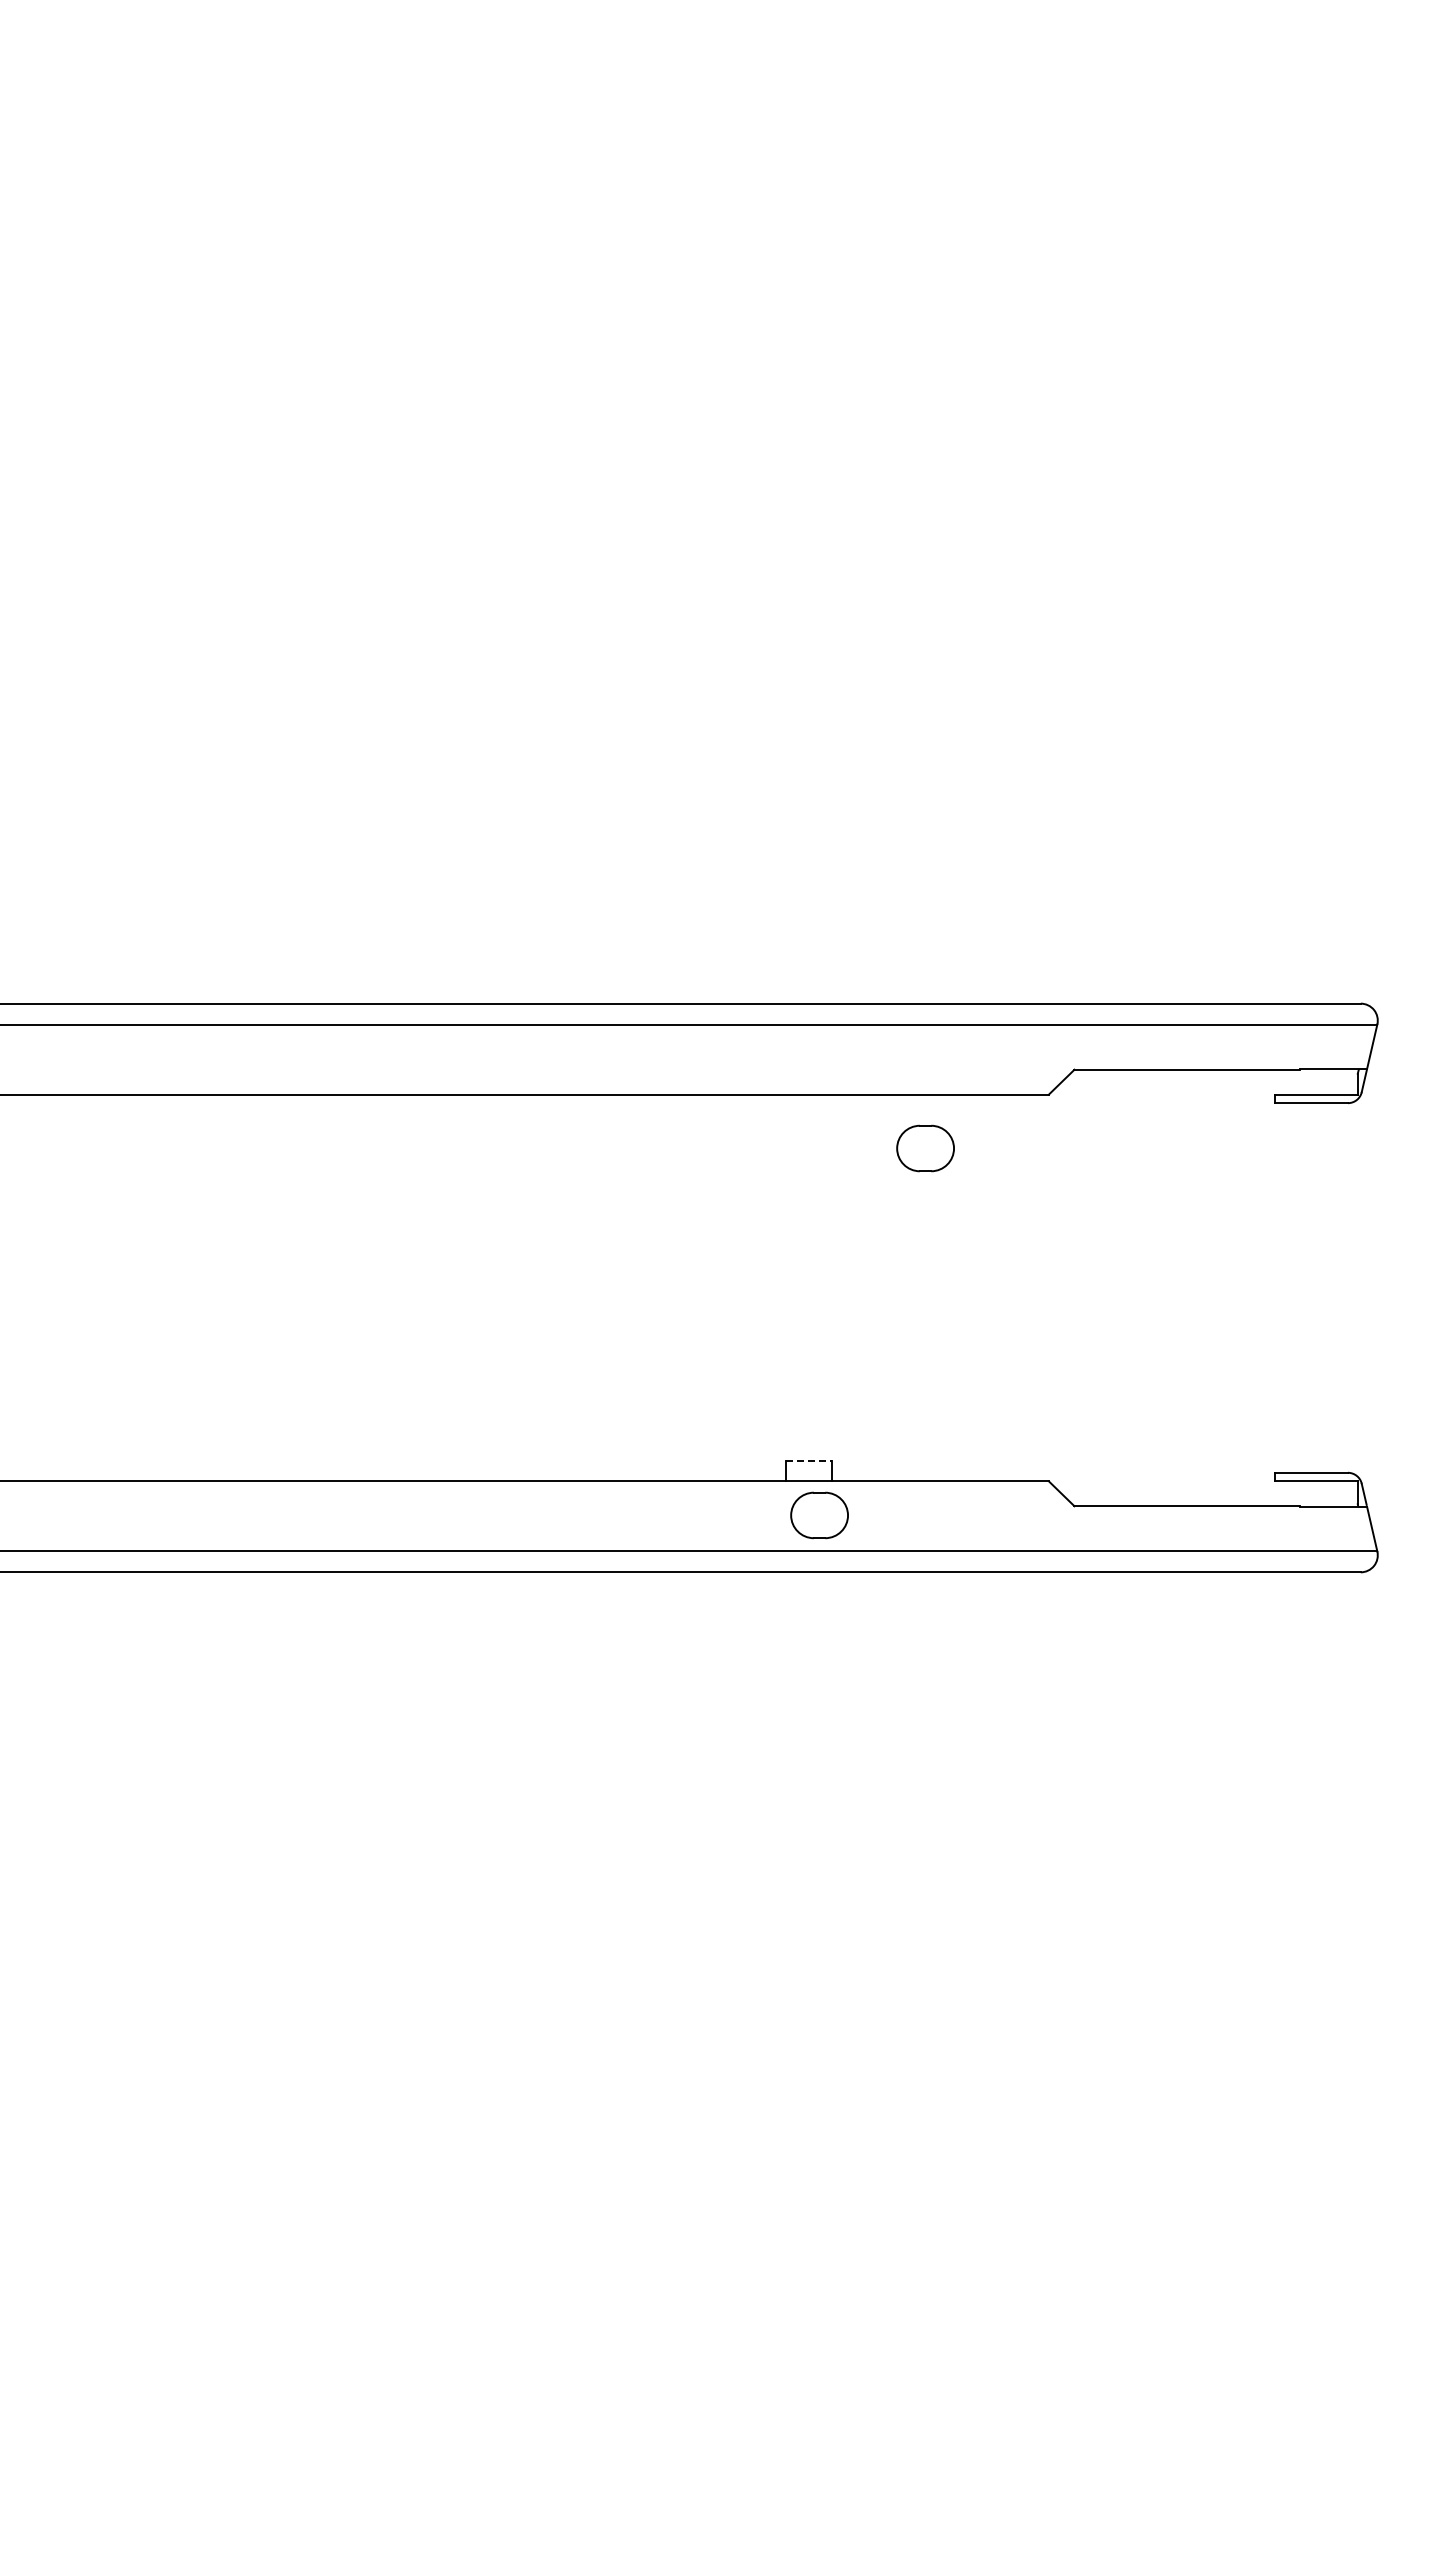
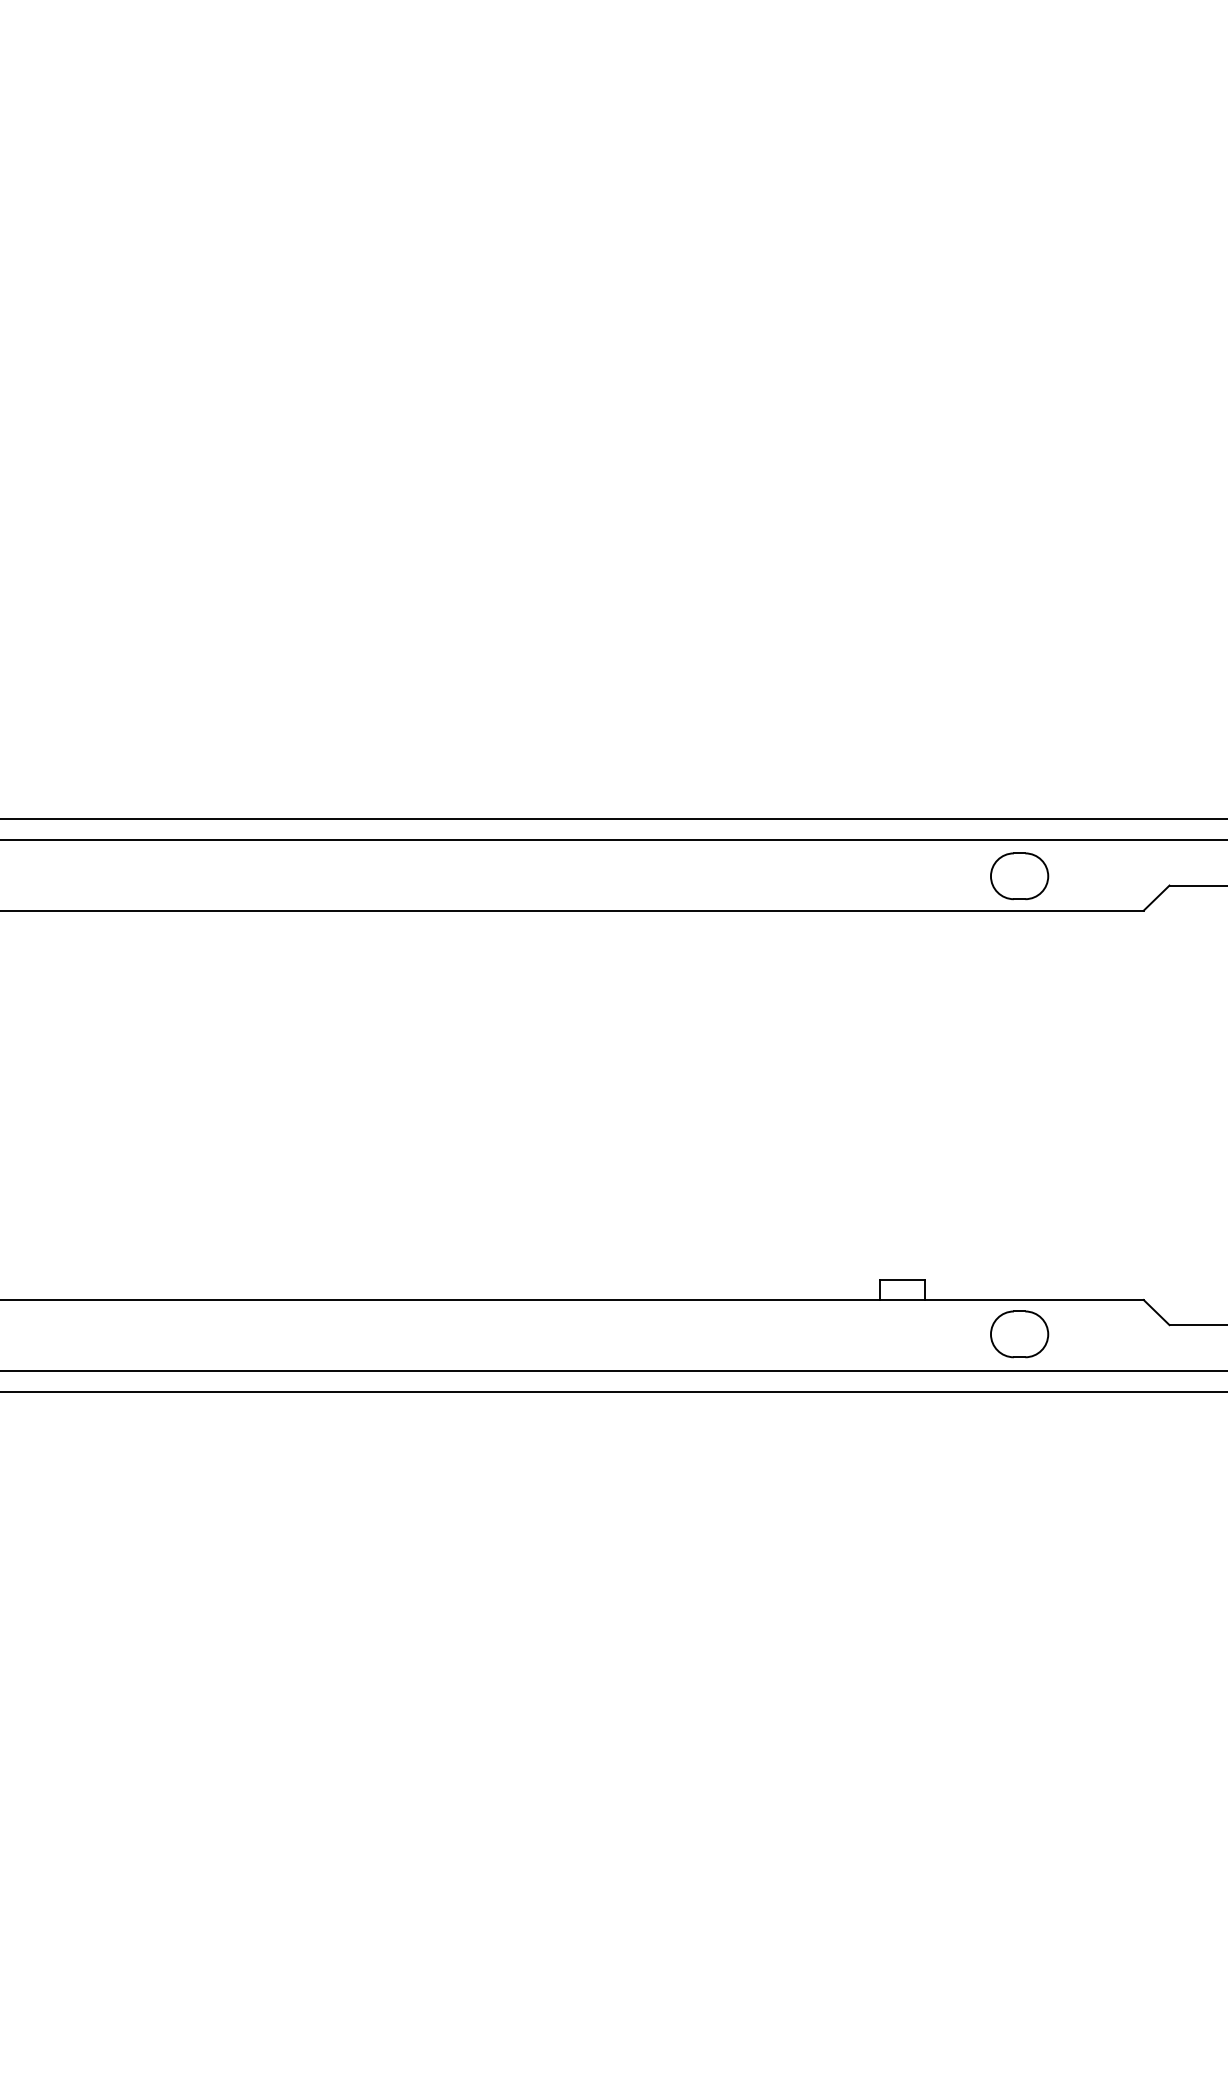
part: (925, 1148) -> (1019, 876), moved
line: (809, 1461) -> (902, 1280), dashed -> solid
part: (819, 1515) -> (1019, 1334), moved

